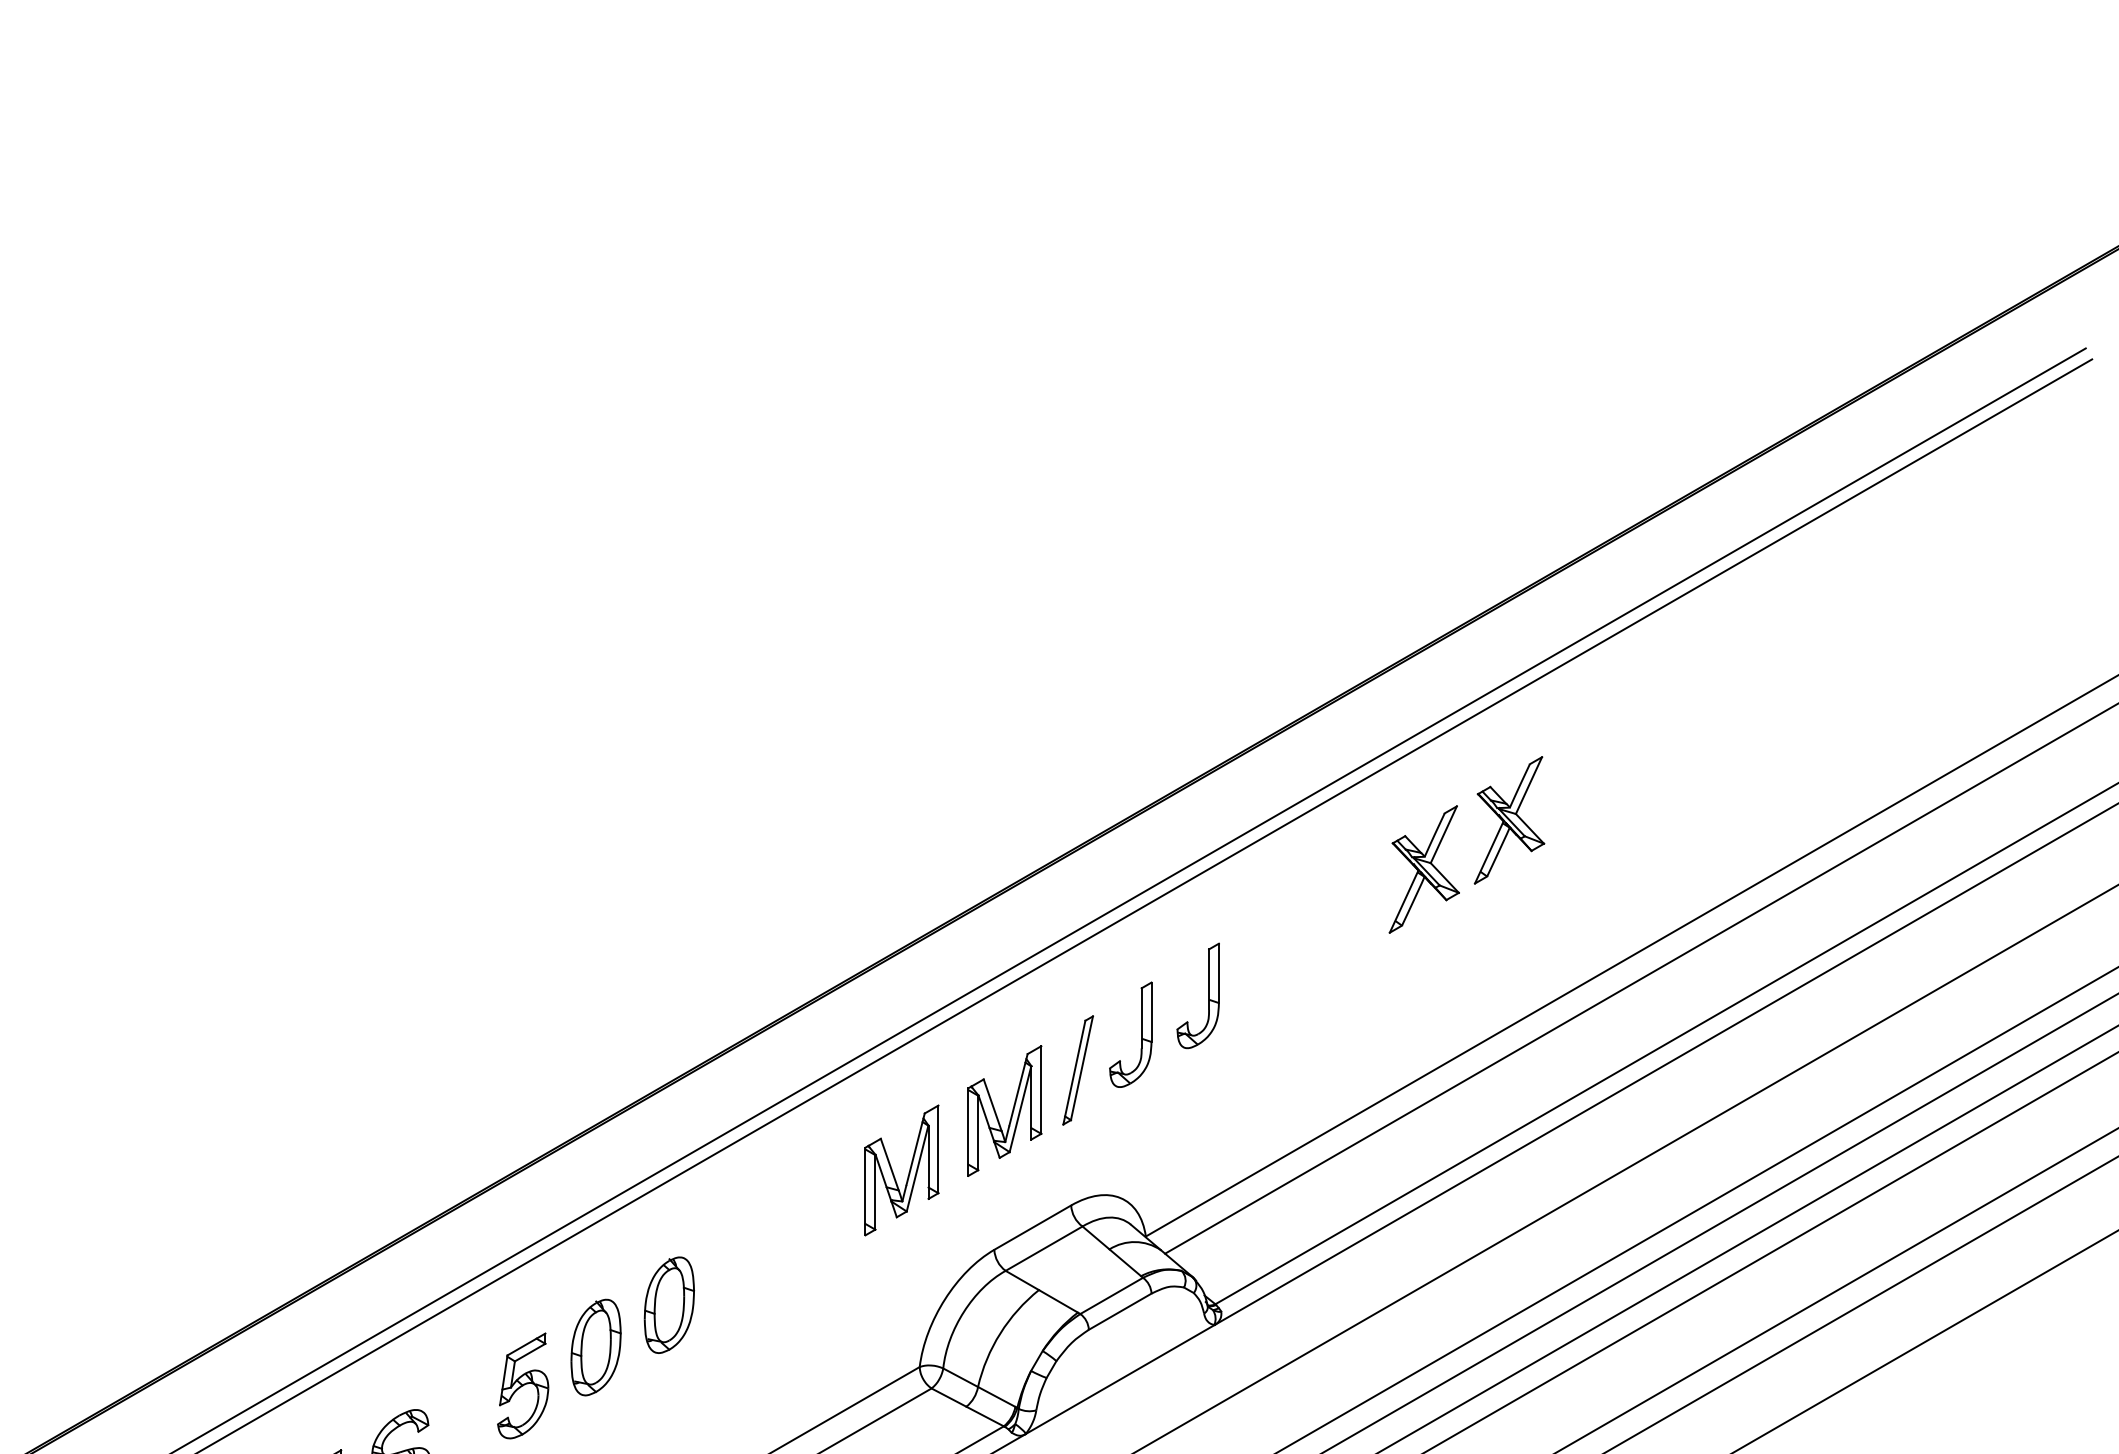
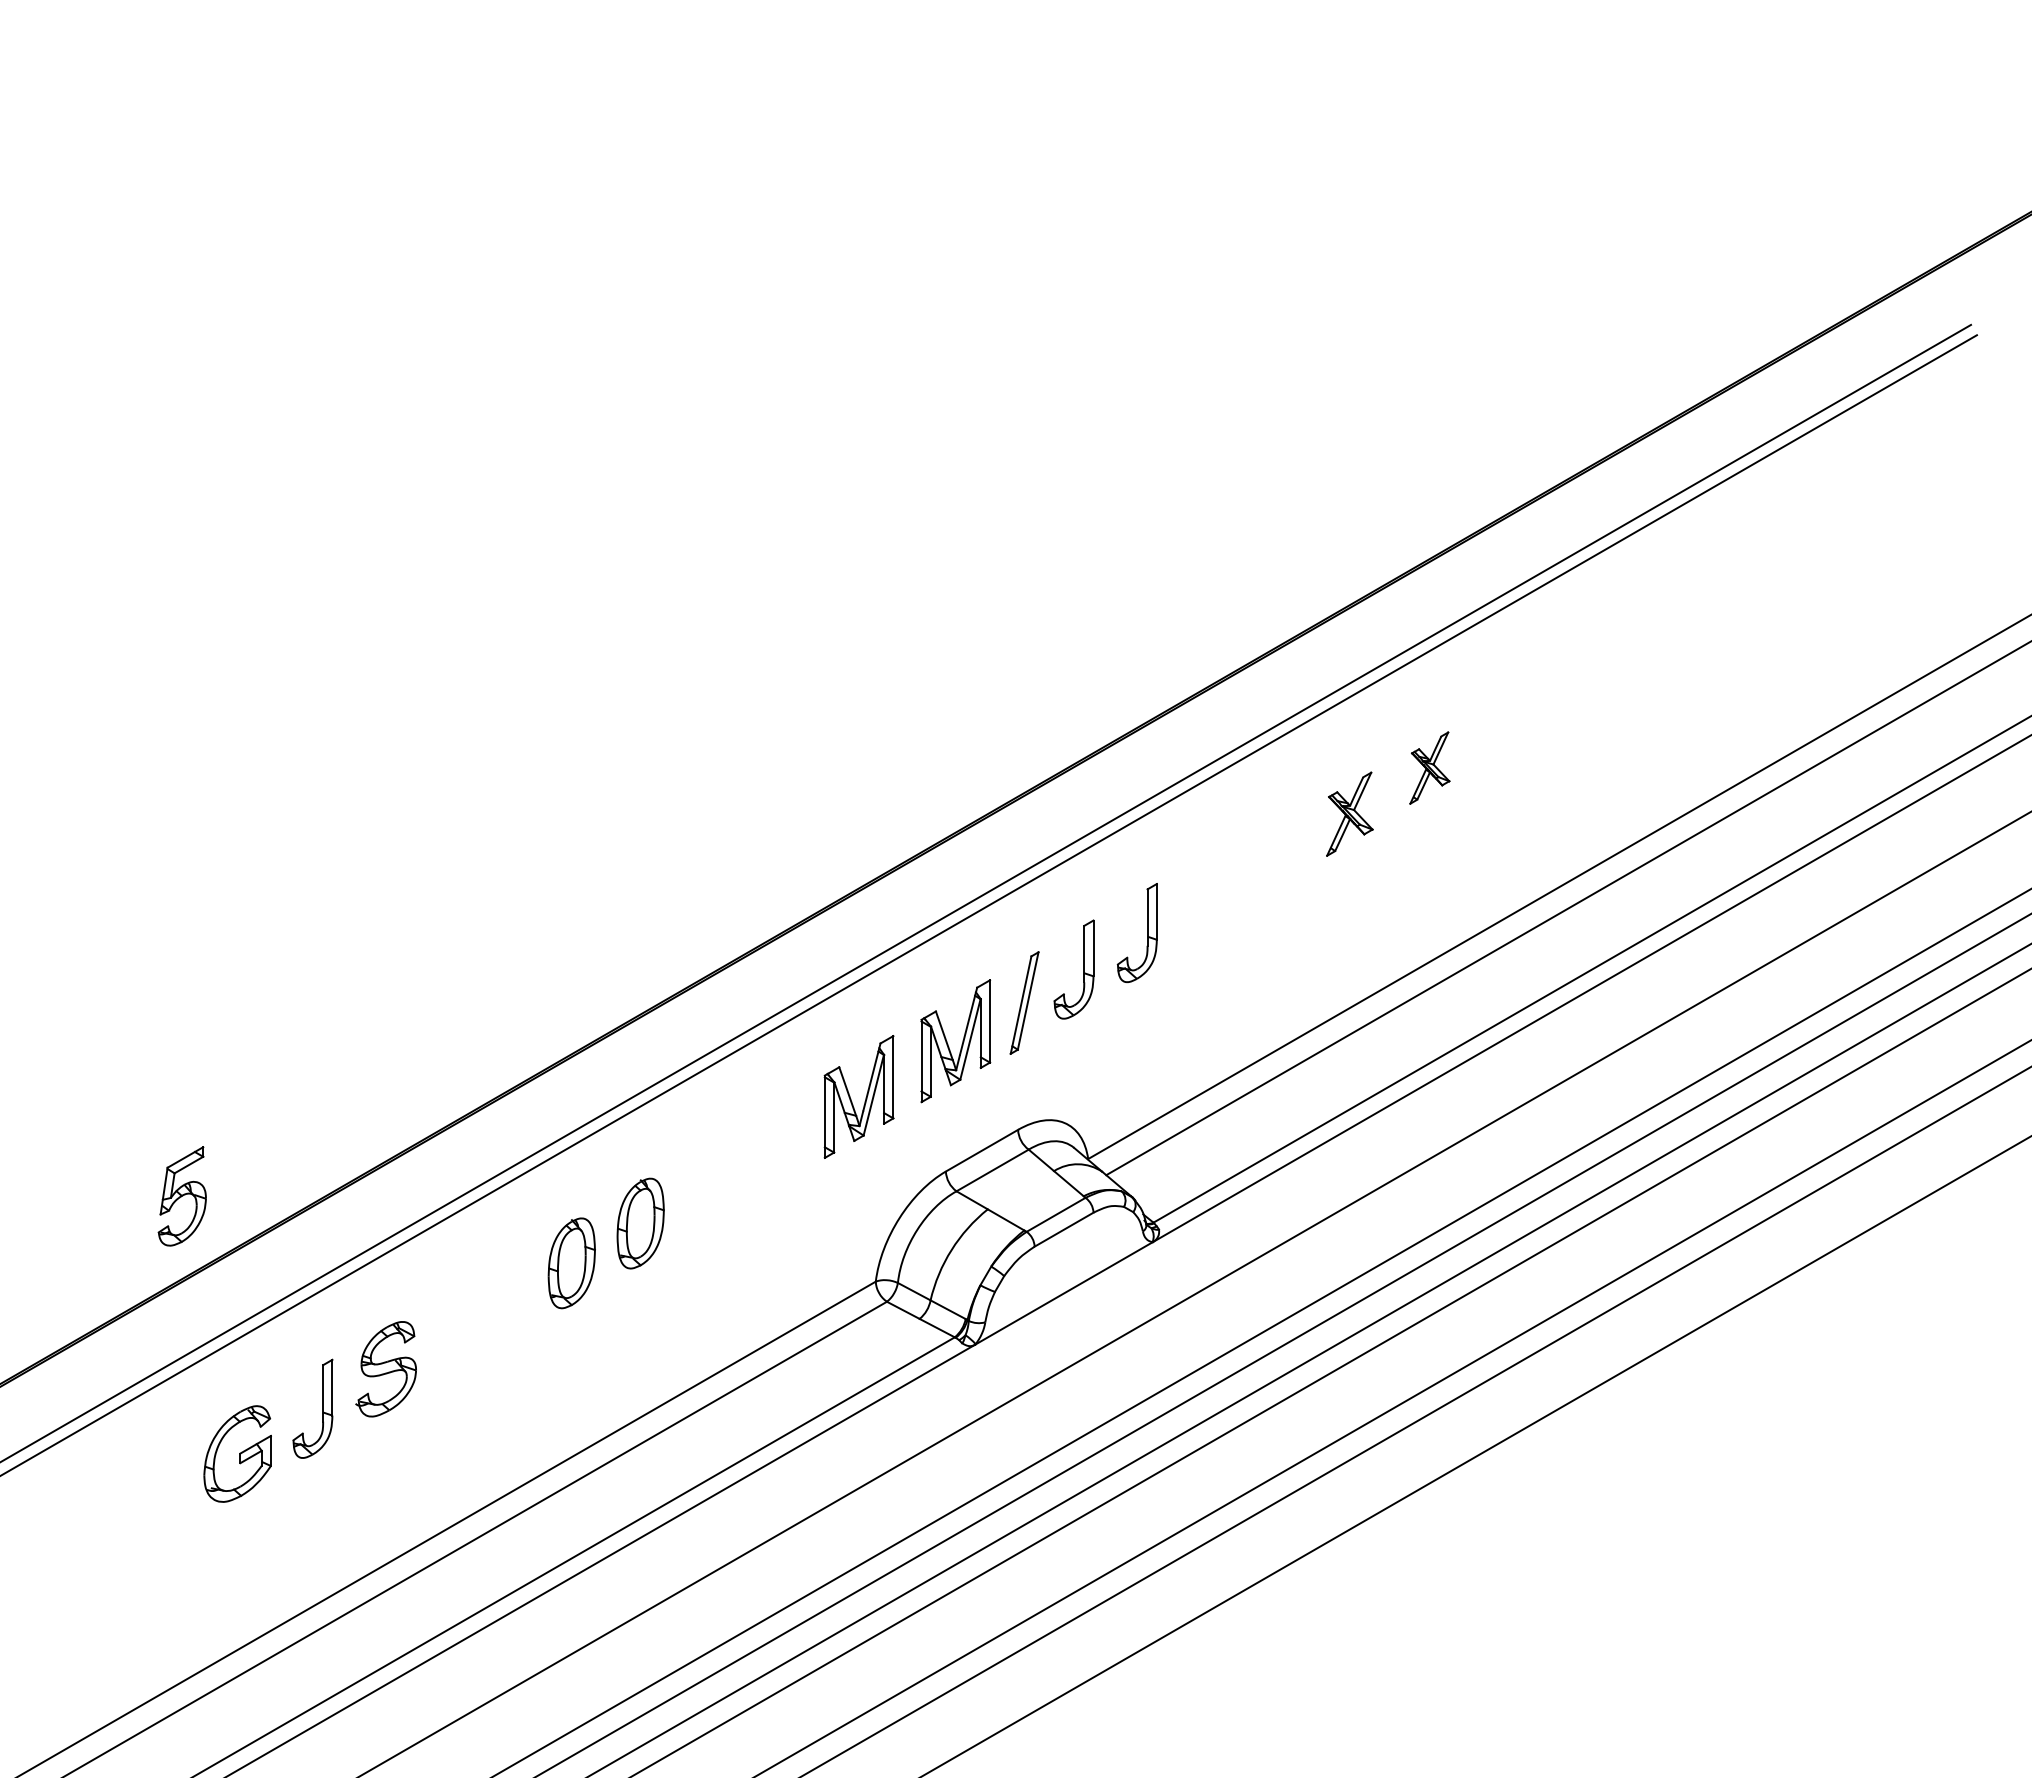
part: (1509, 819) -> (1429, 767), size x0.6
part: (1424, 868) -> (1349, 813), size x0.7
part: (522, 1386) -> (181, 1196), moved

